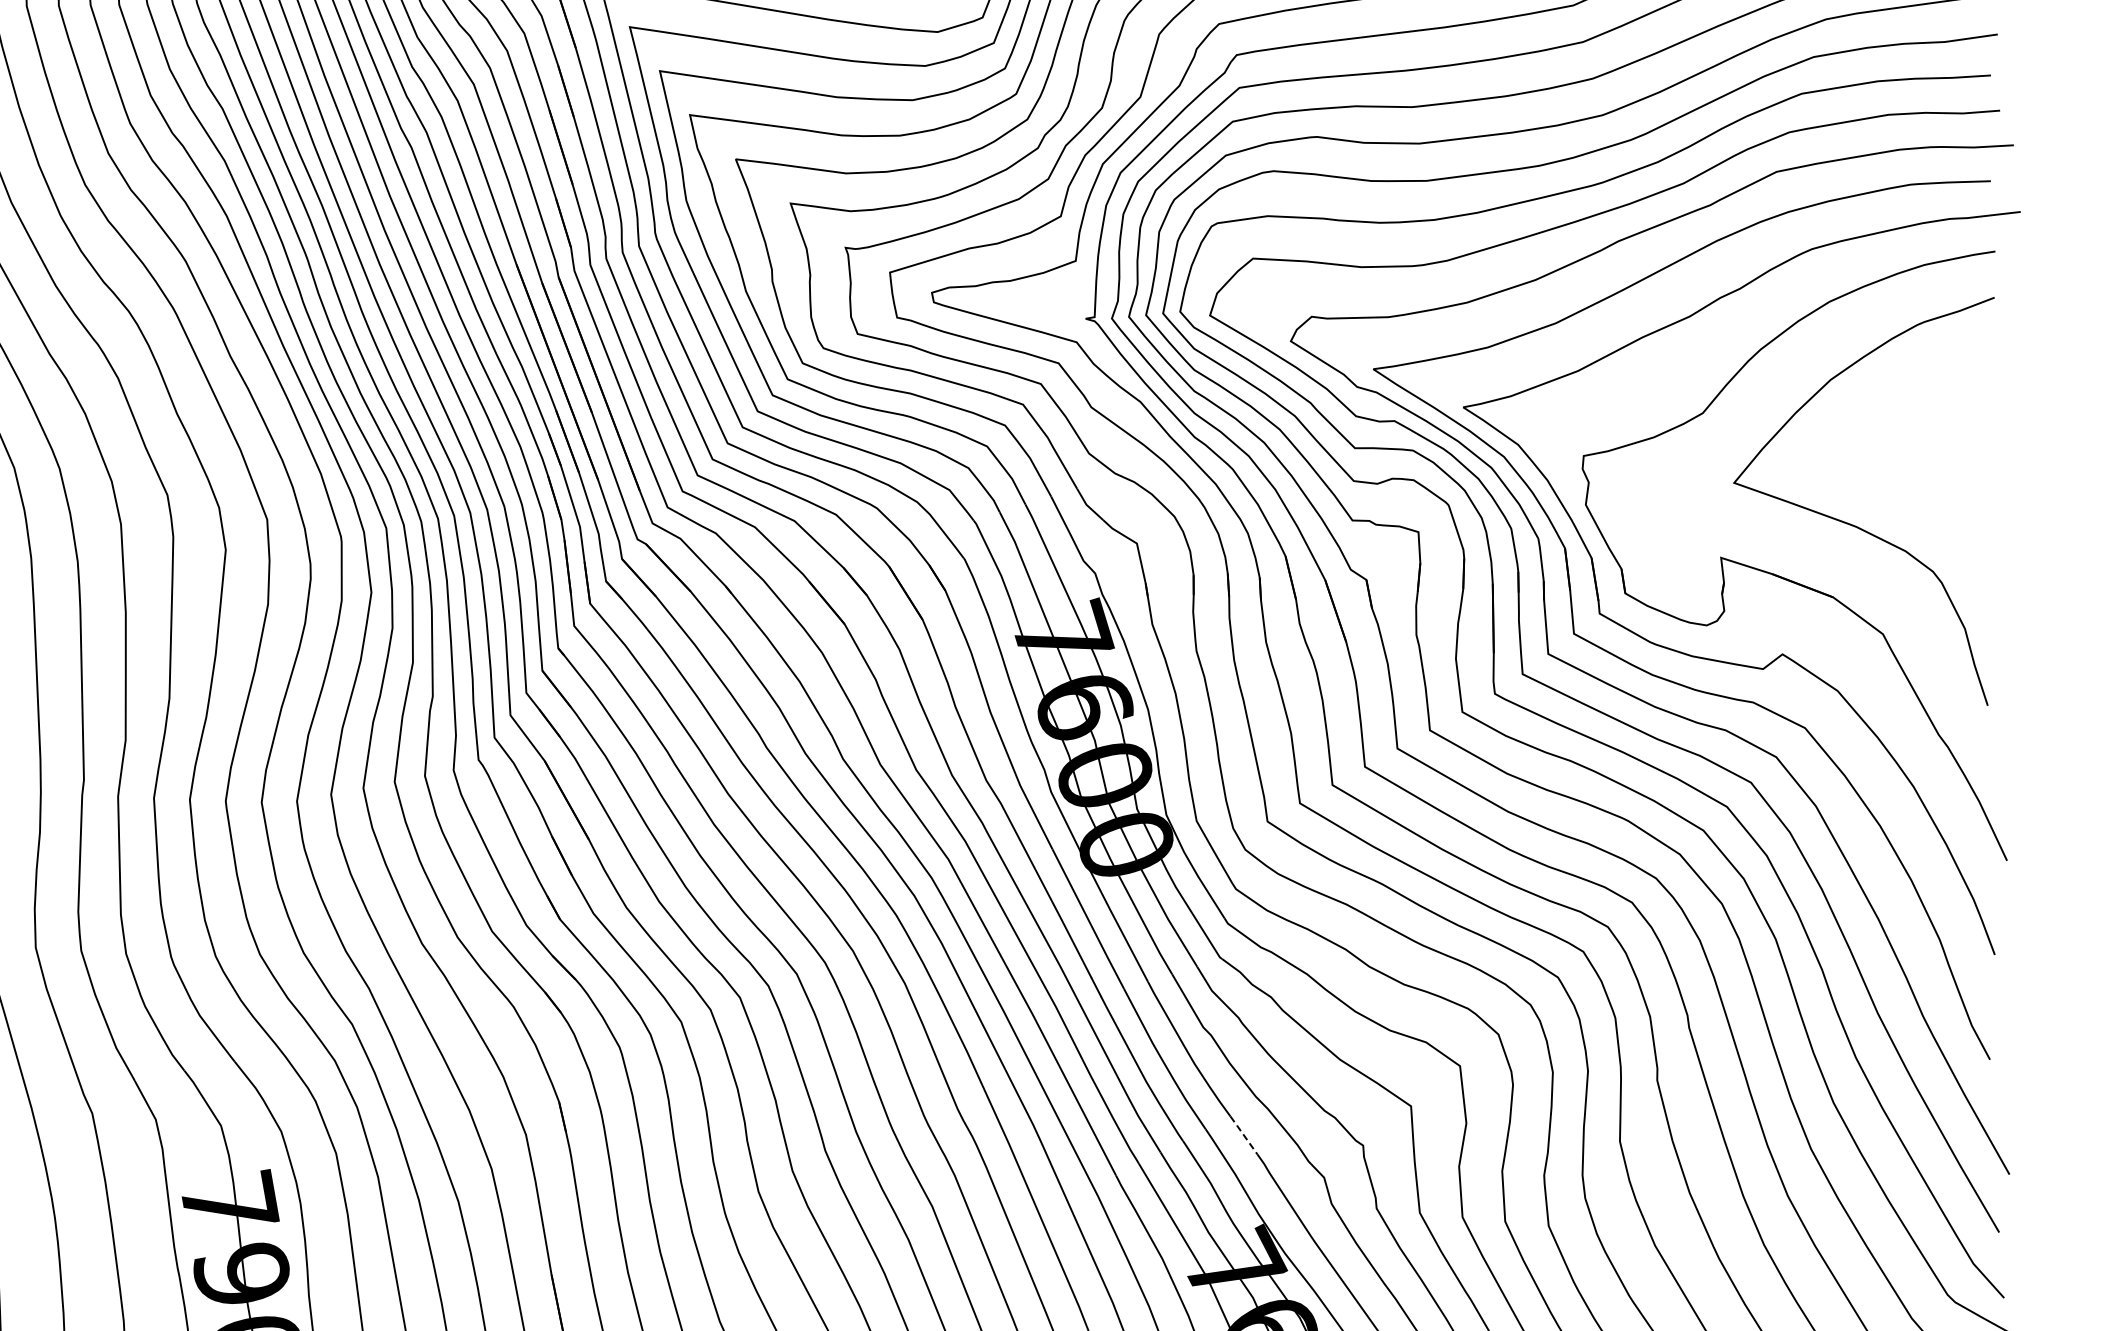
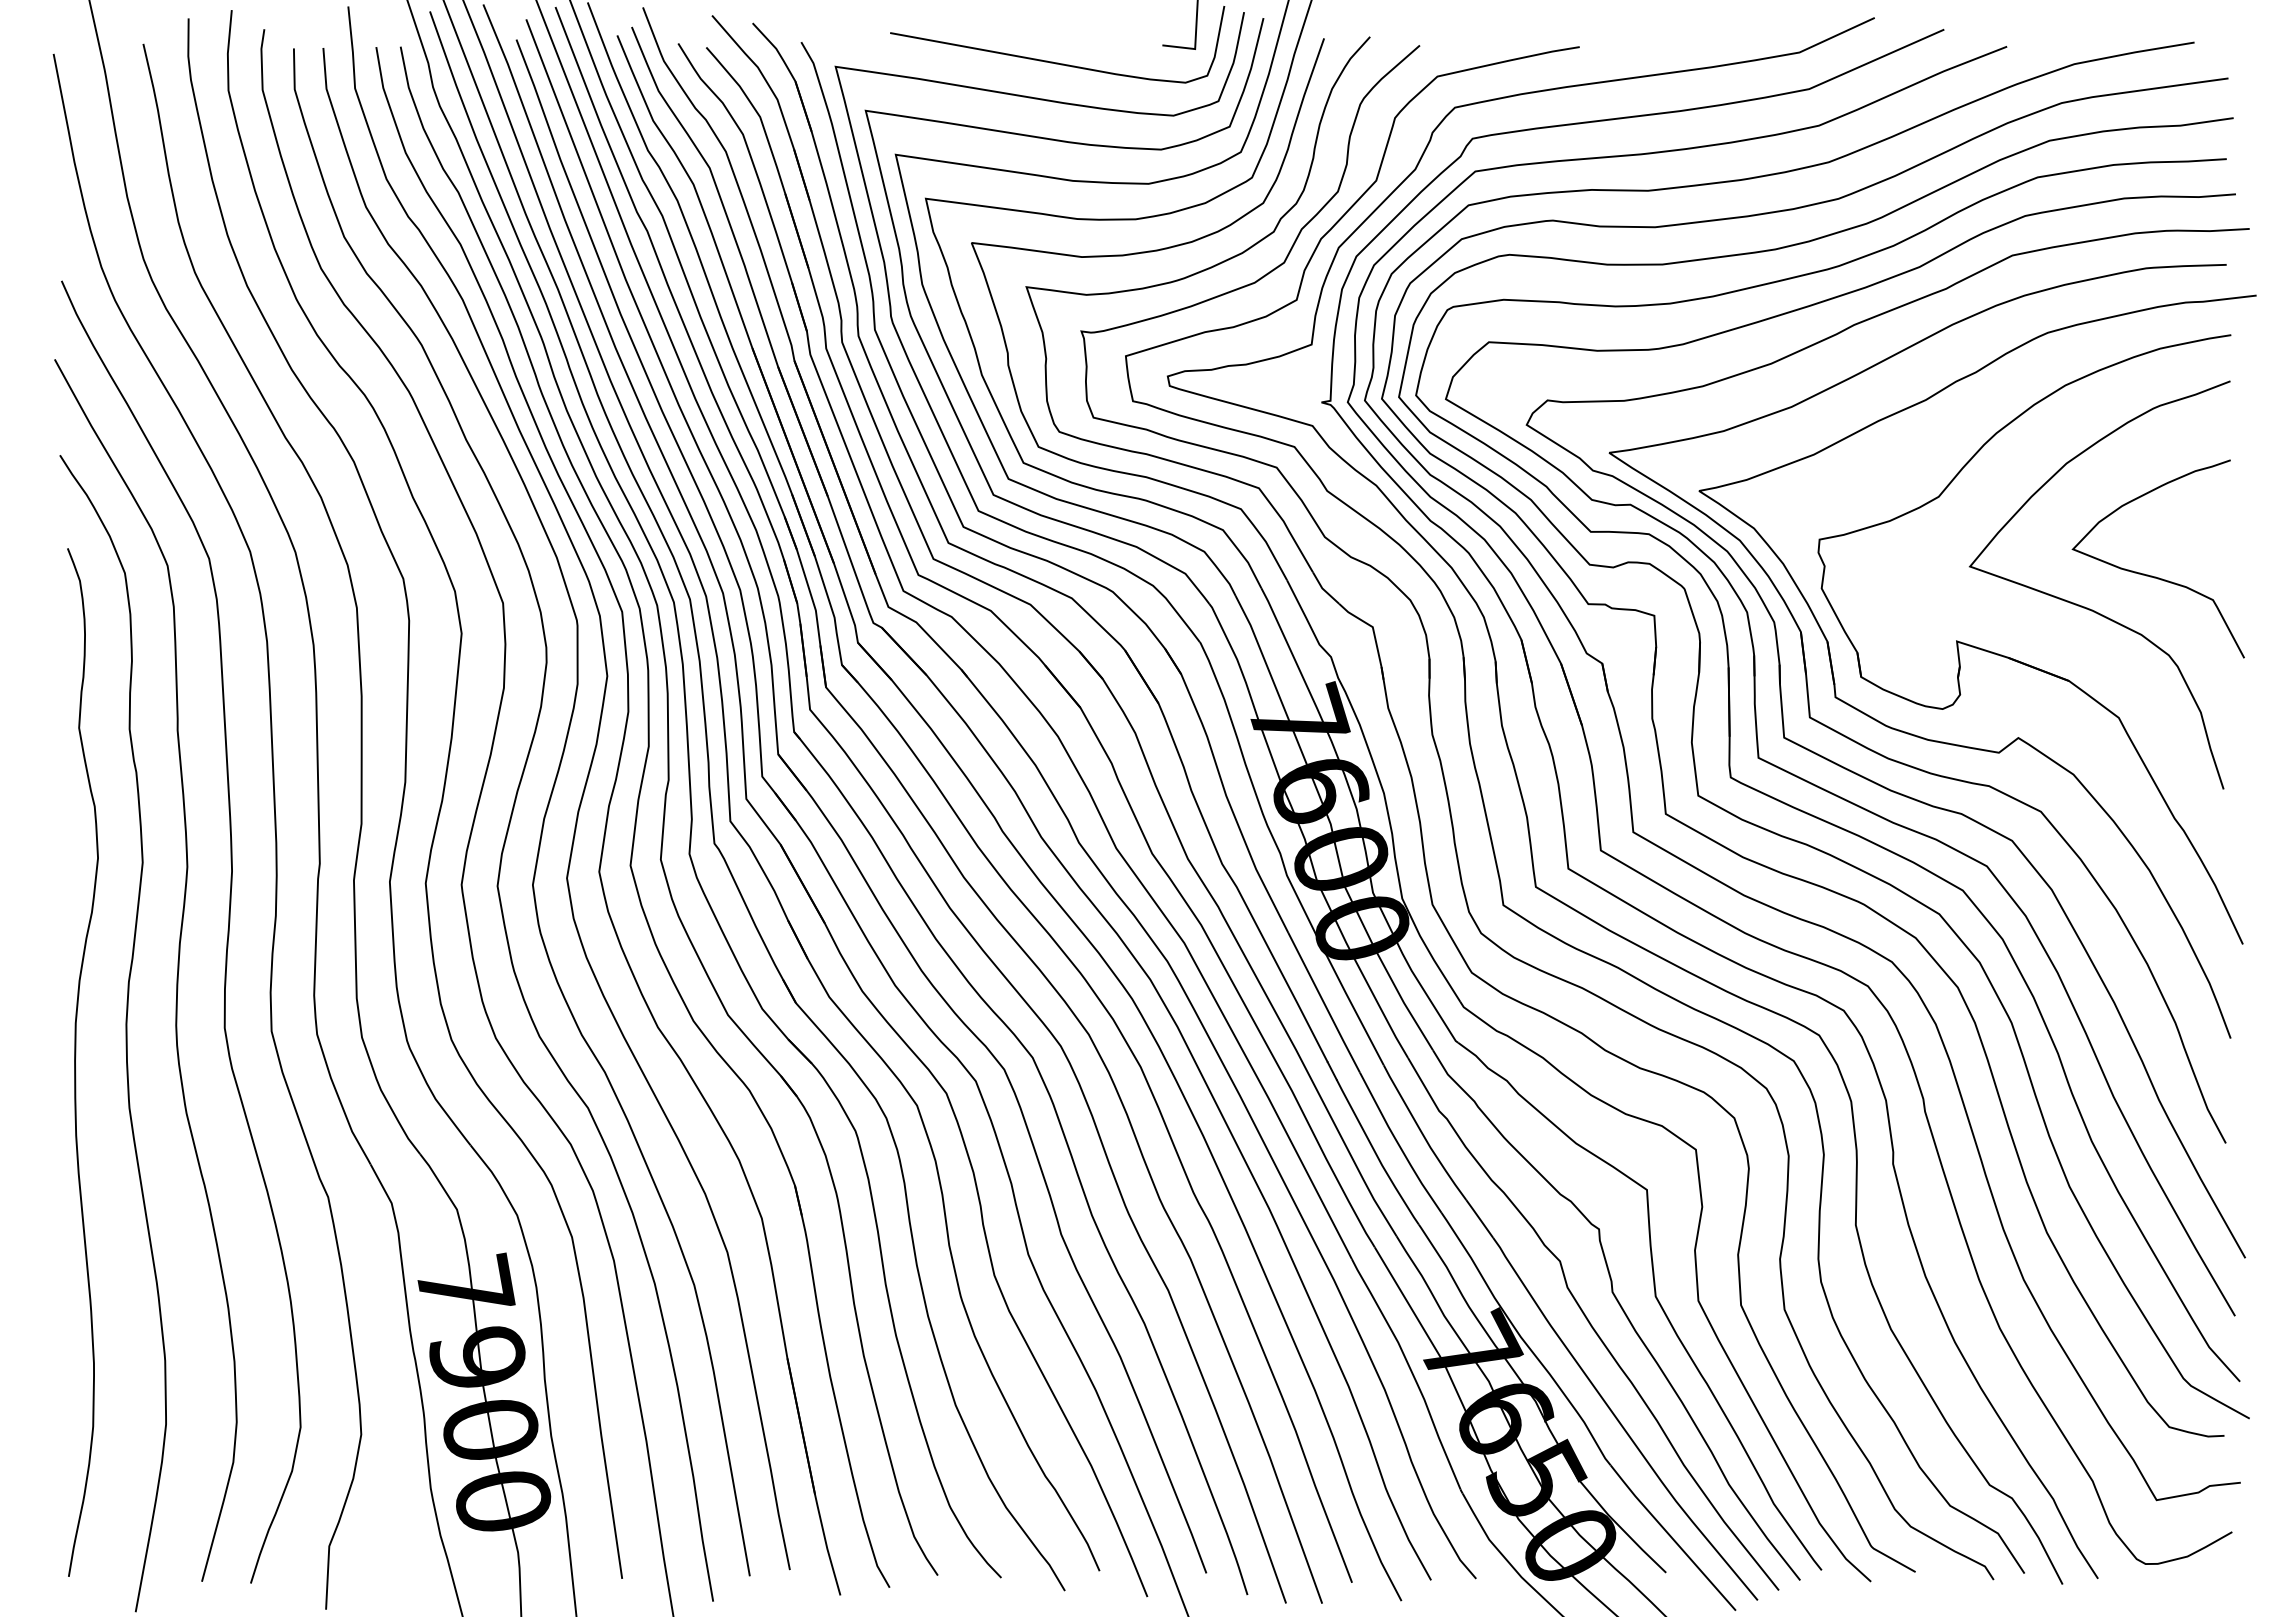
curve: (1916, 491) -> (2152, 575), added
line: (1243, 1134) -> (1479, 1218), dashed -> solid

